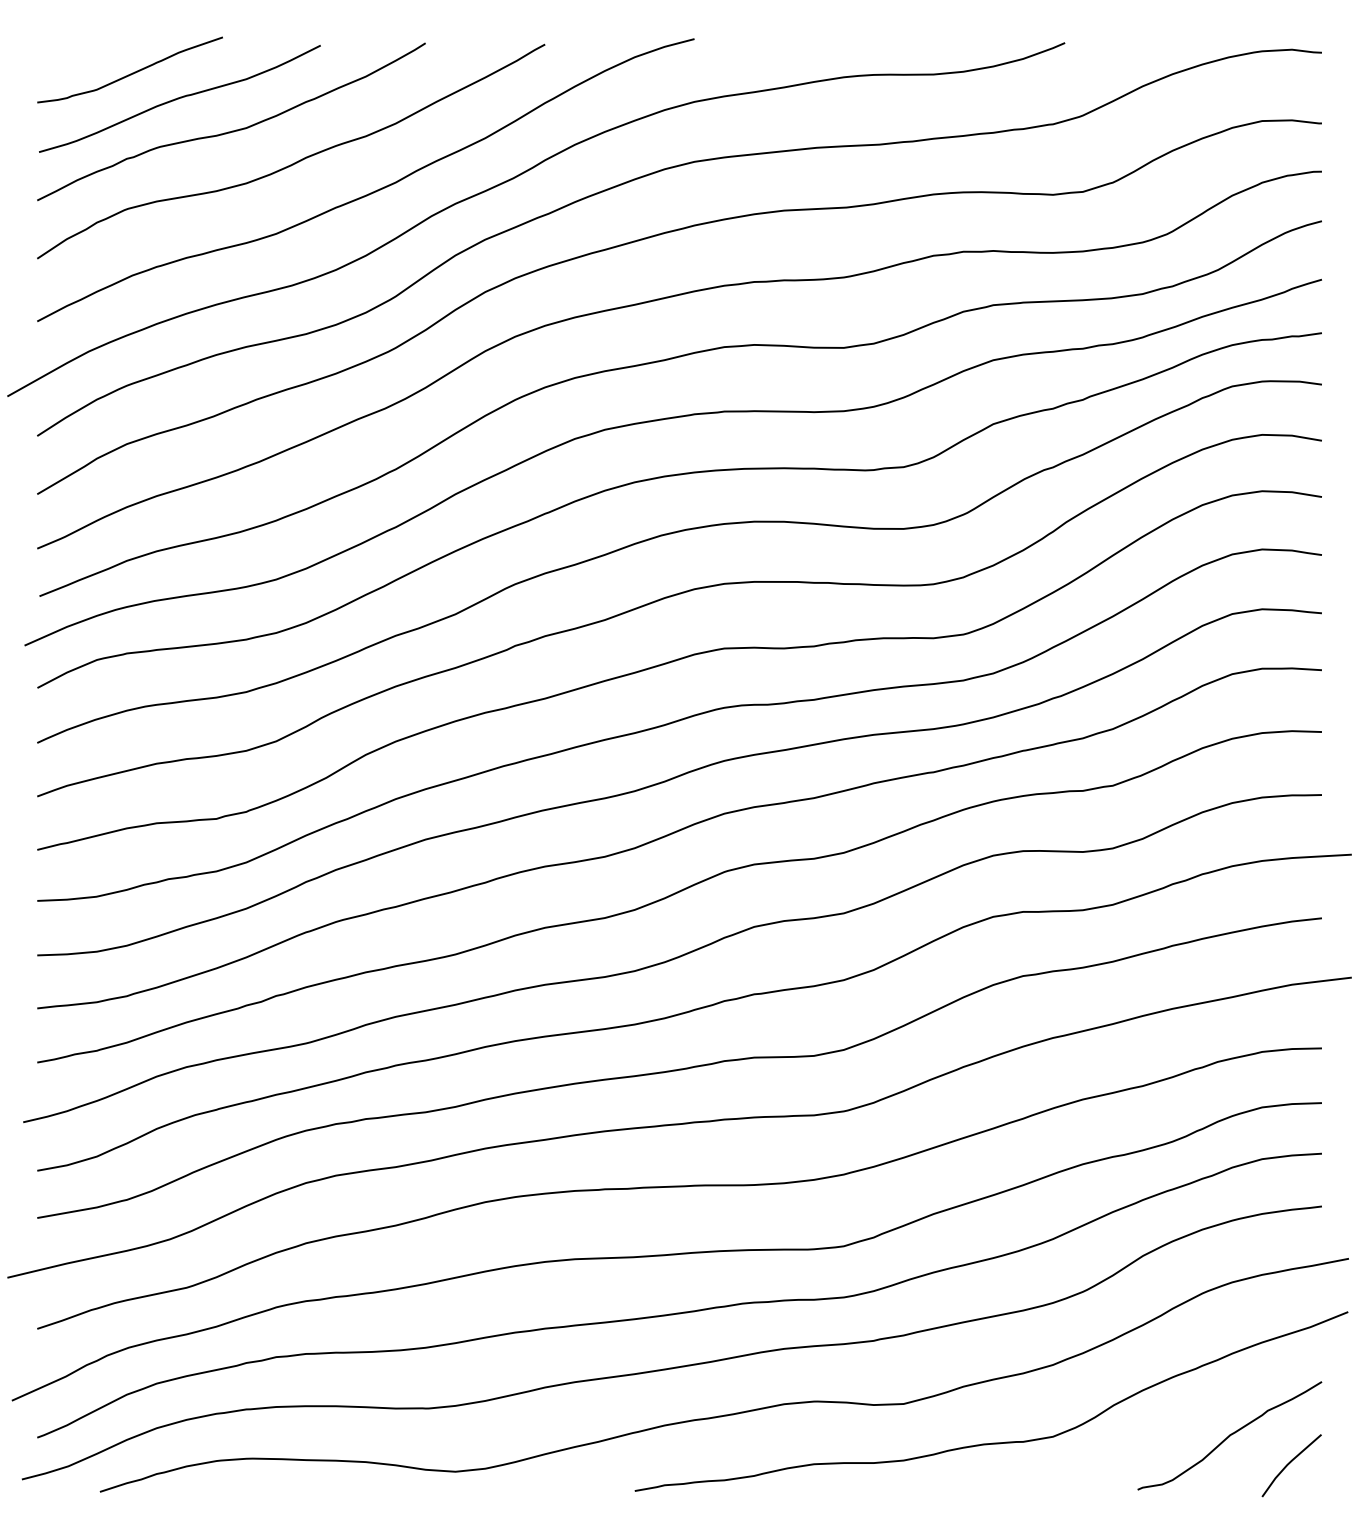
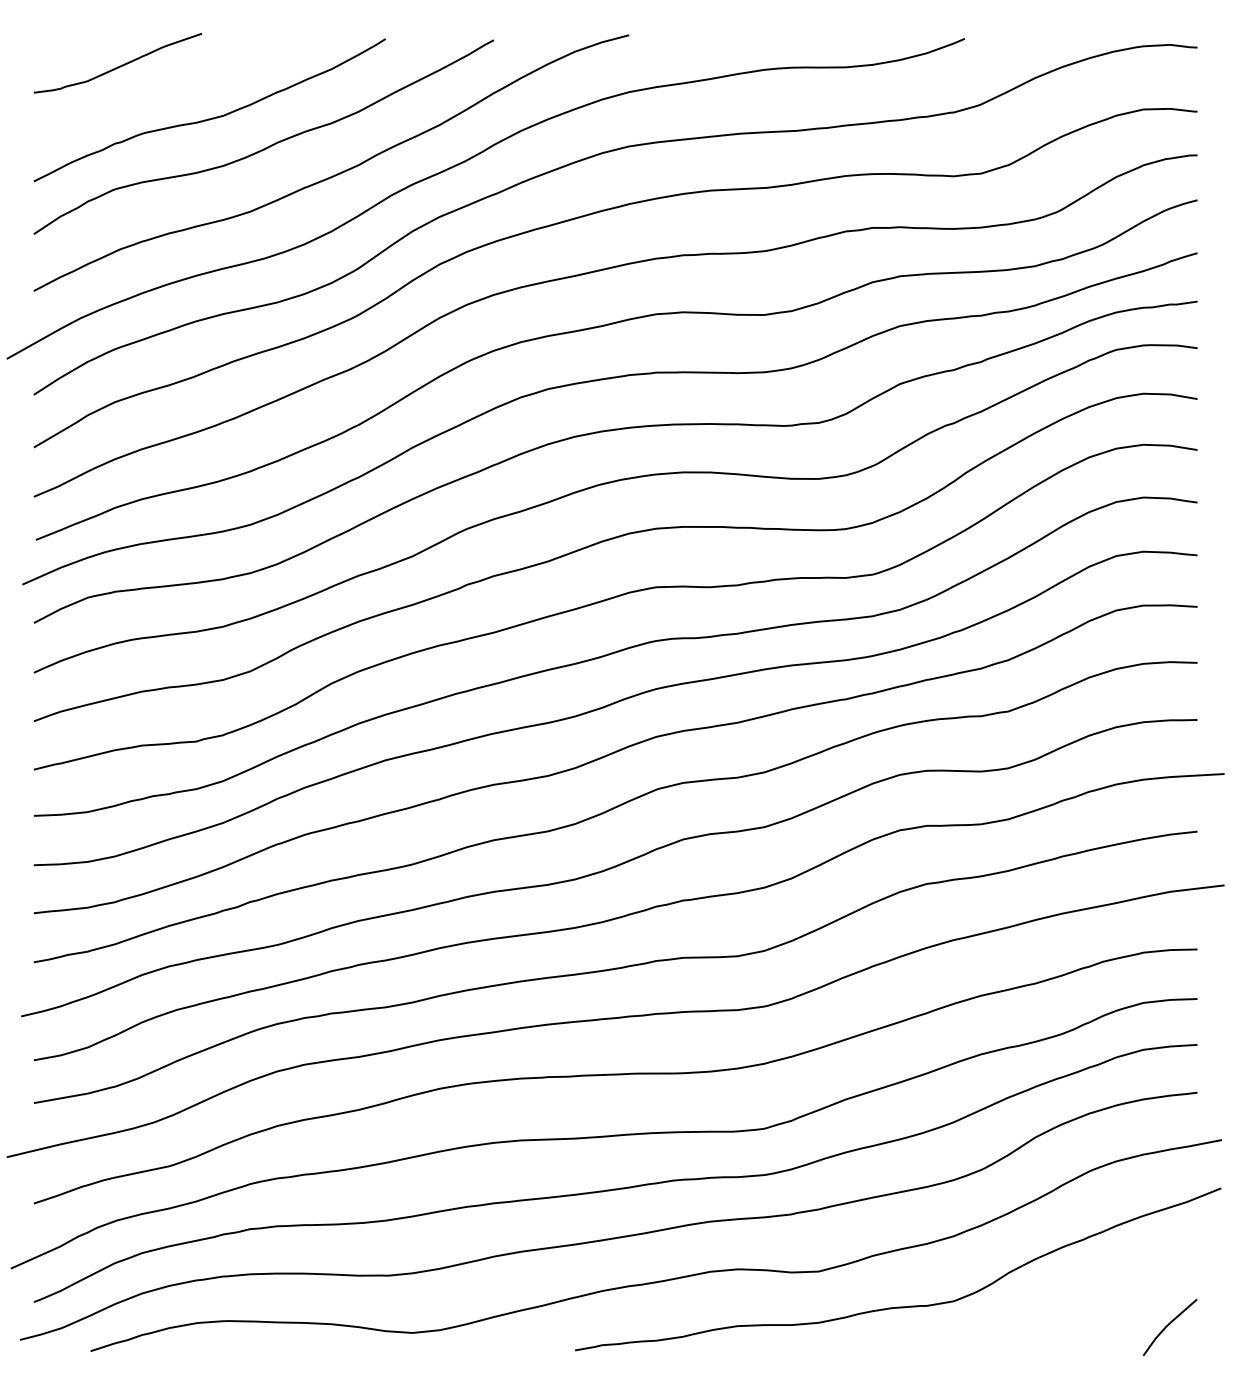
curve: (179, 98) -> (162, 89), removed
curve: (1229, 1435) -> (1113, 1300), removed

